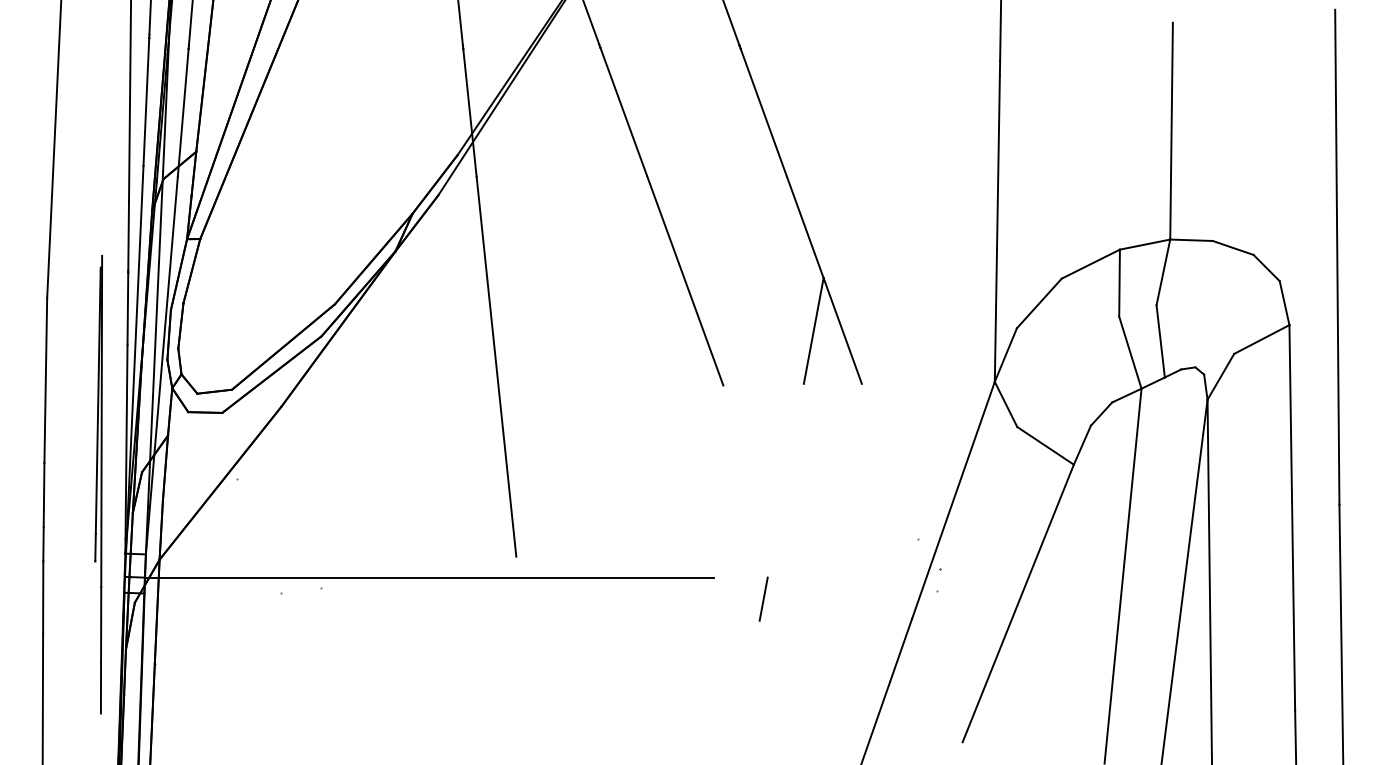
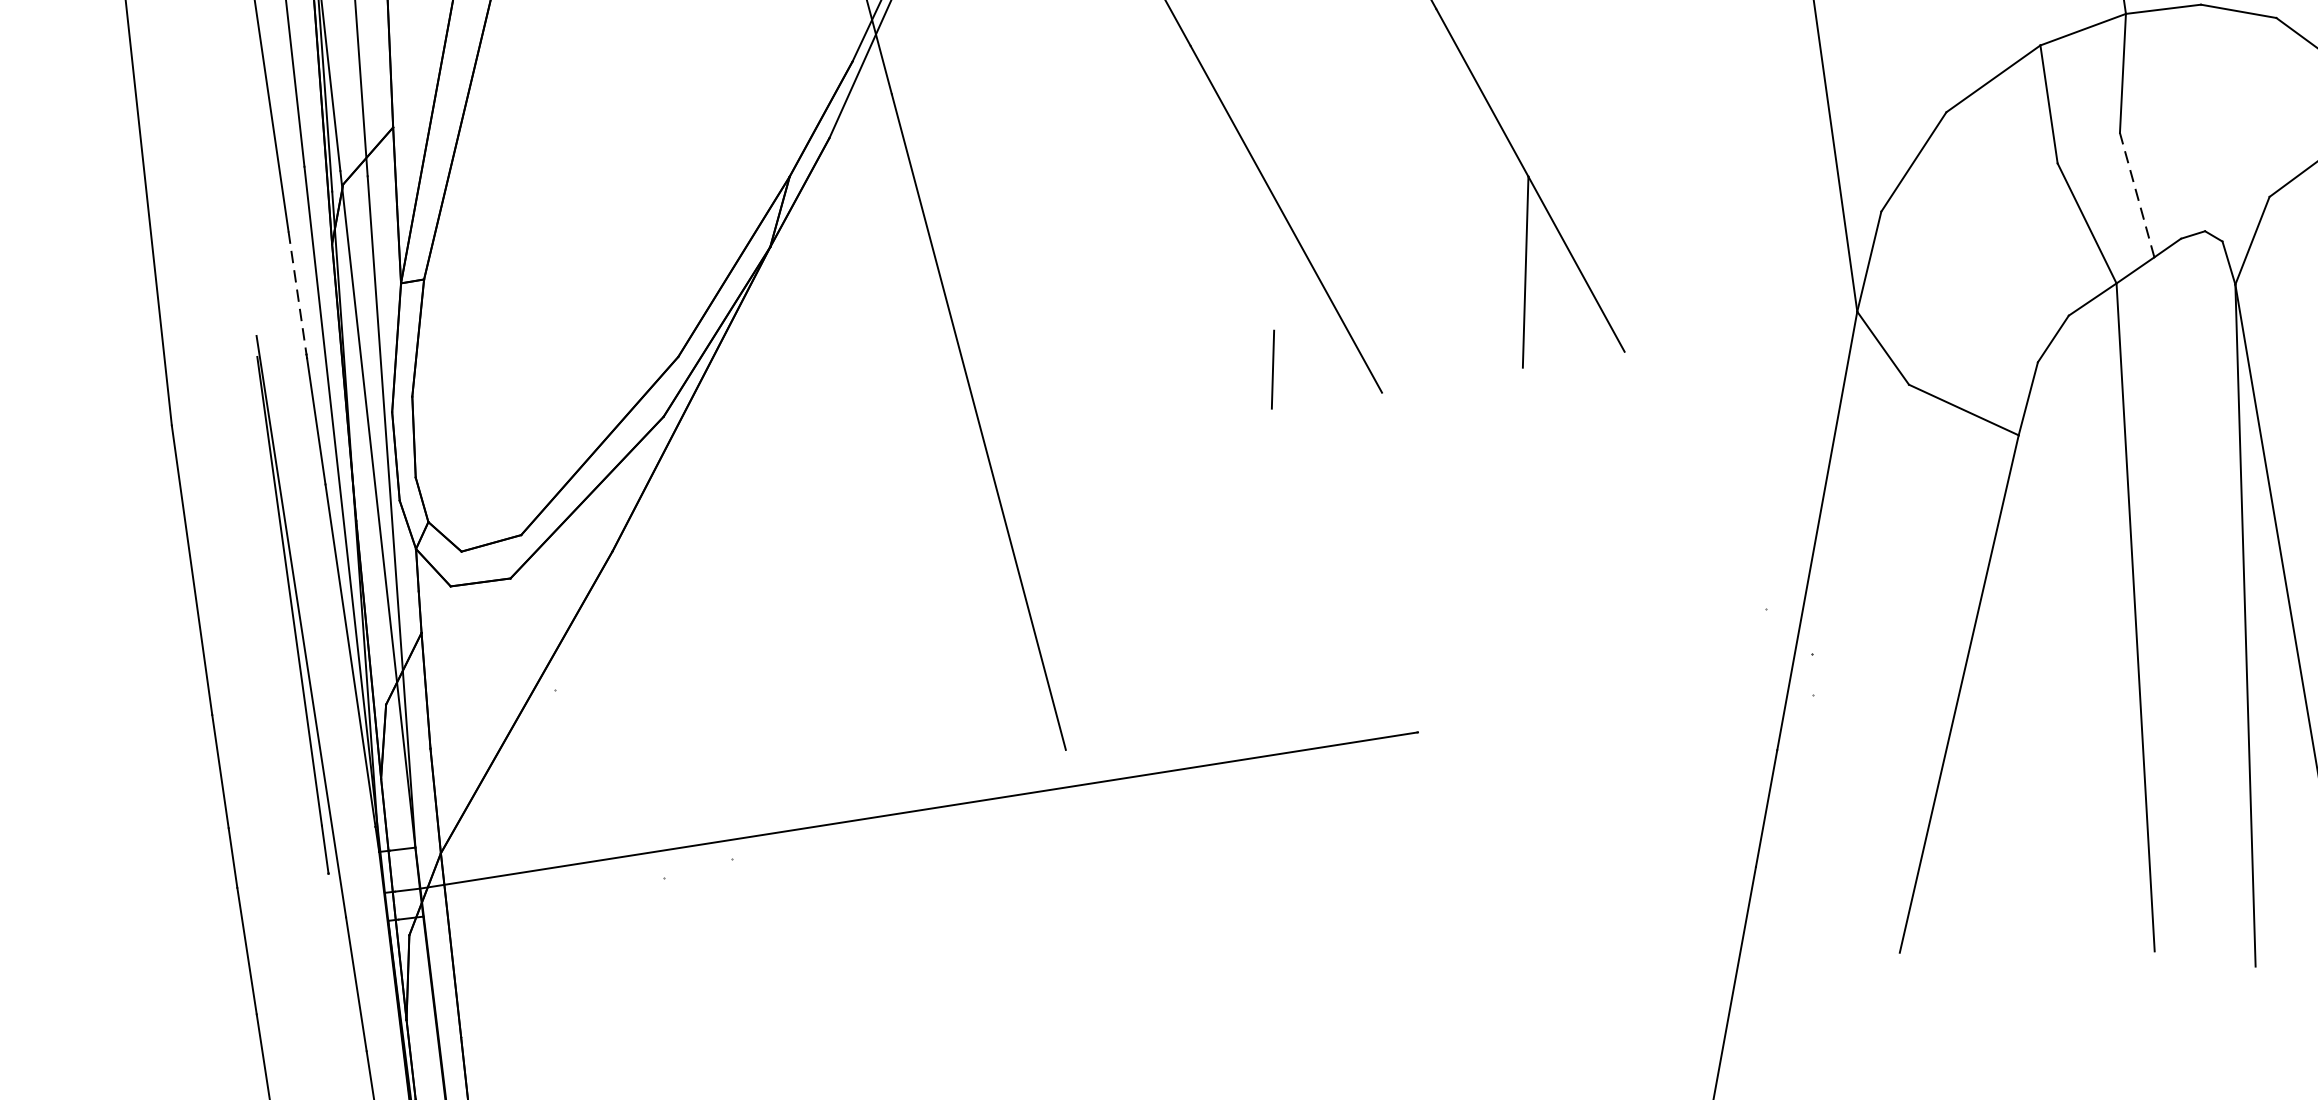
line: (128, 236) -> (297, 294), solid -> dashed
line: (1160, 340) -> (2136, 193), solid -> dashed
line: (763, 598) -> (1272, 368), moved

